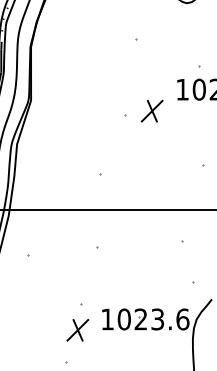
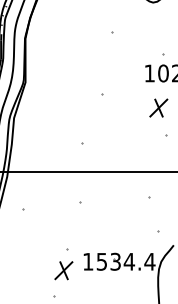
part: (151, 110) -> (158, 107), moved
text: (153, 319) -> (125, 261), 1023.6 -> 1534.4

